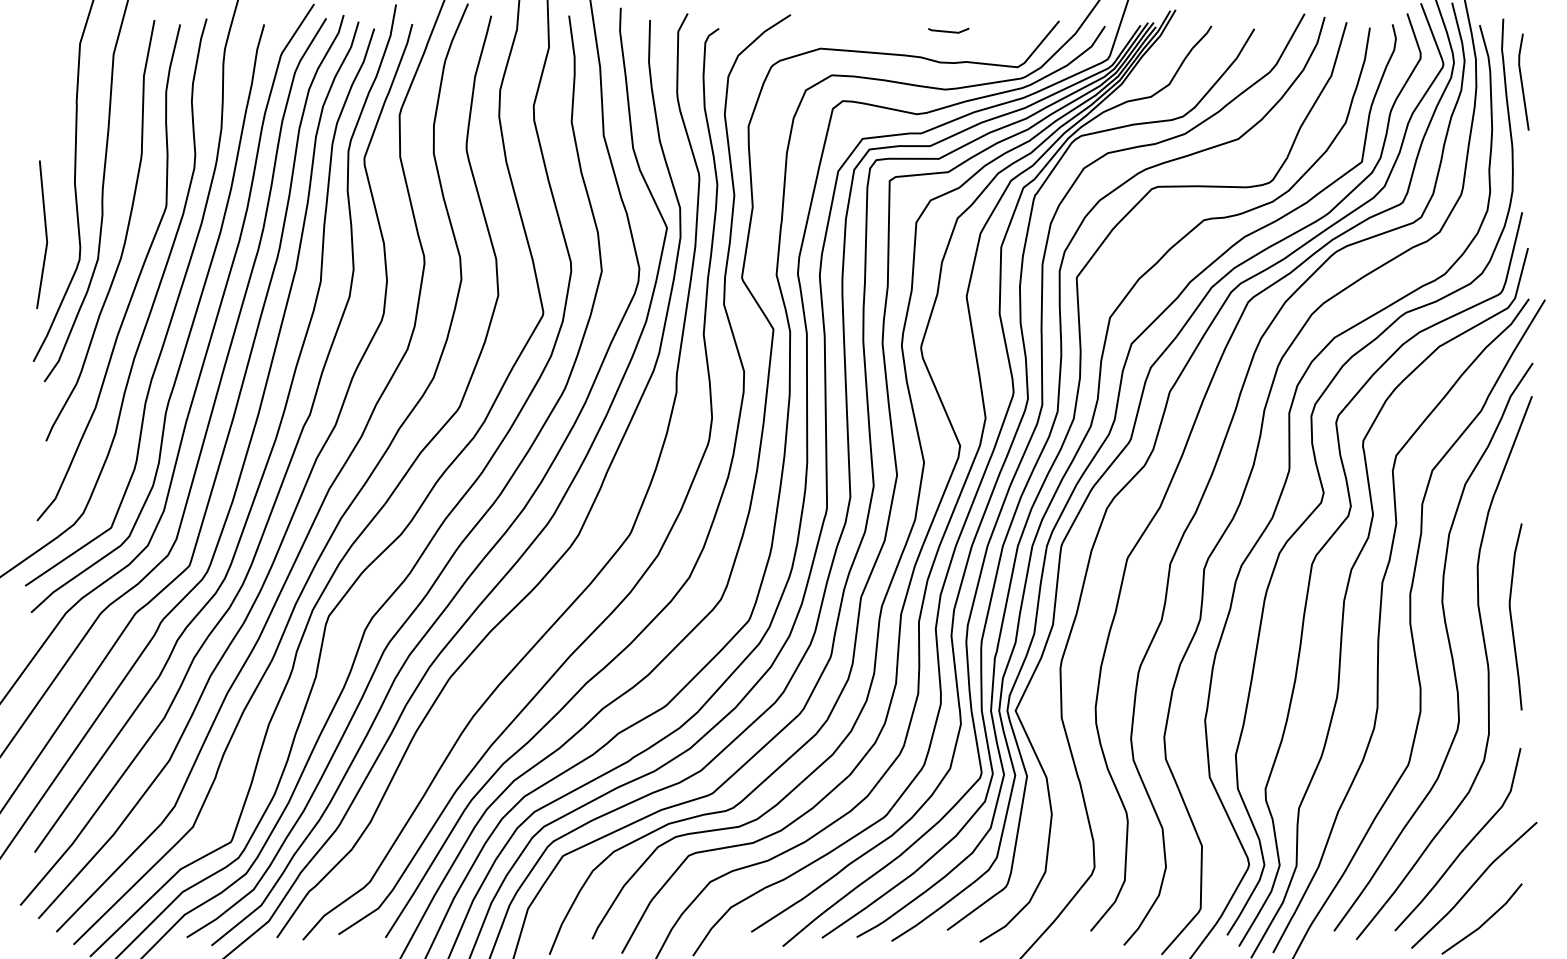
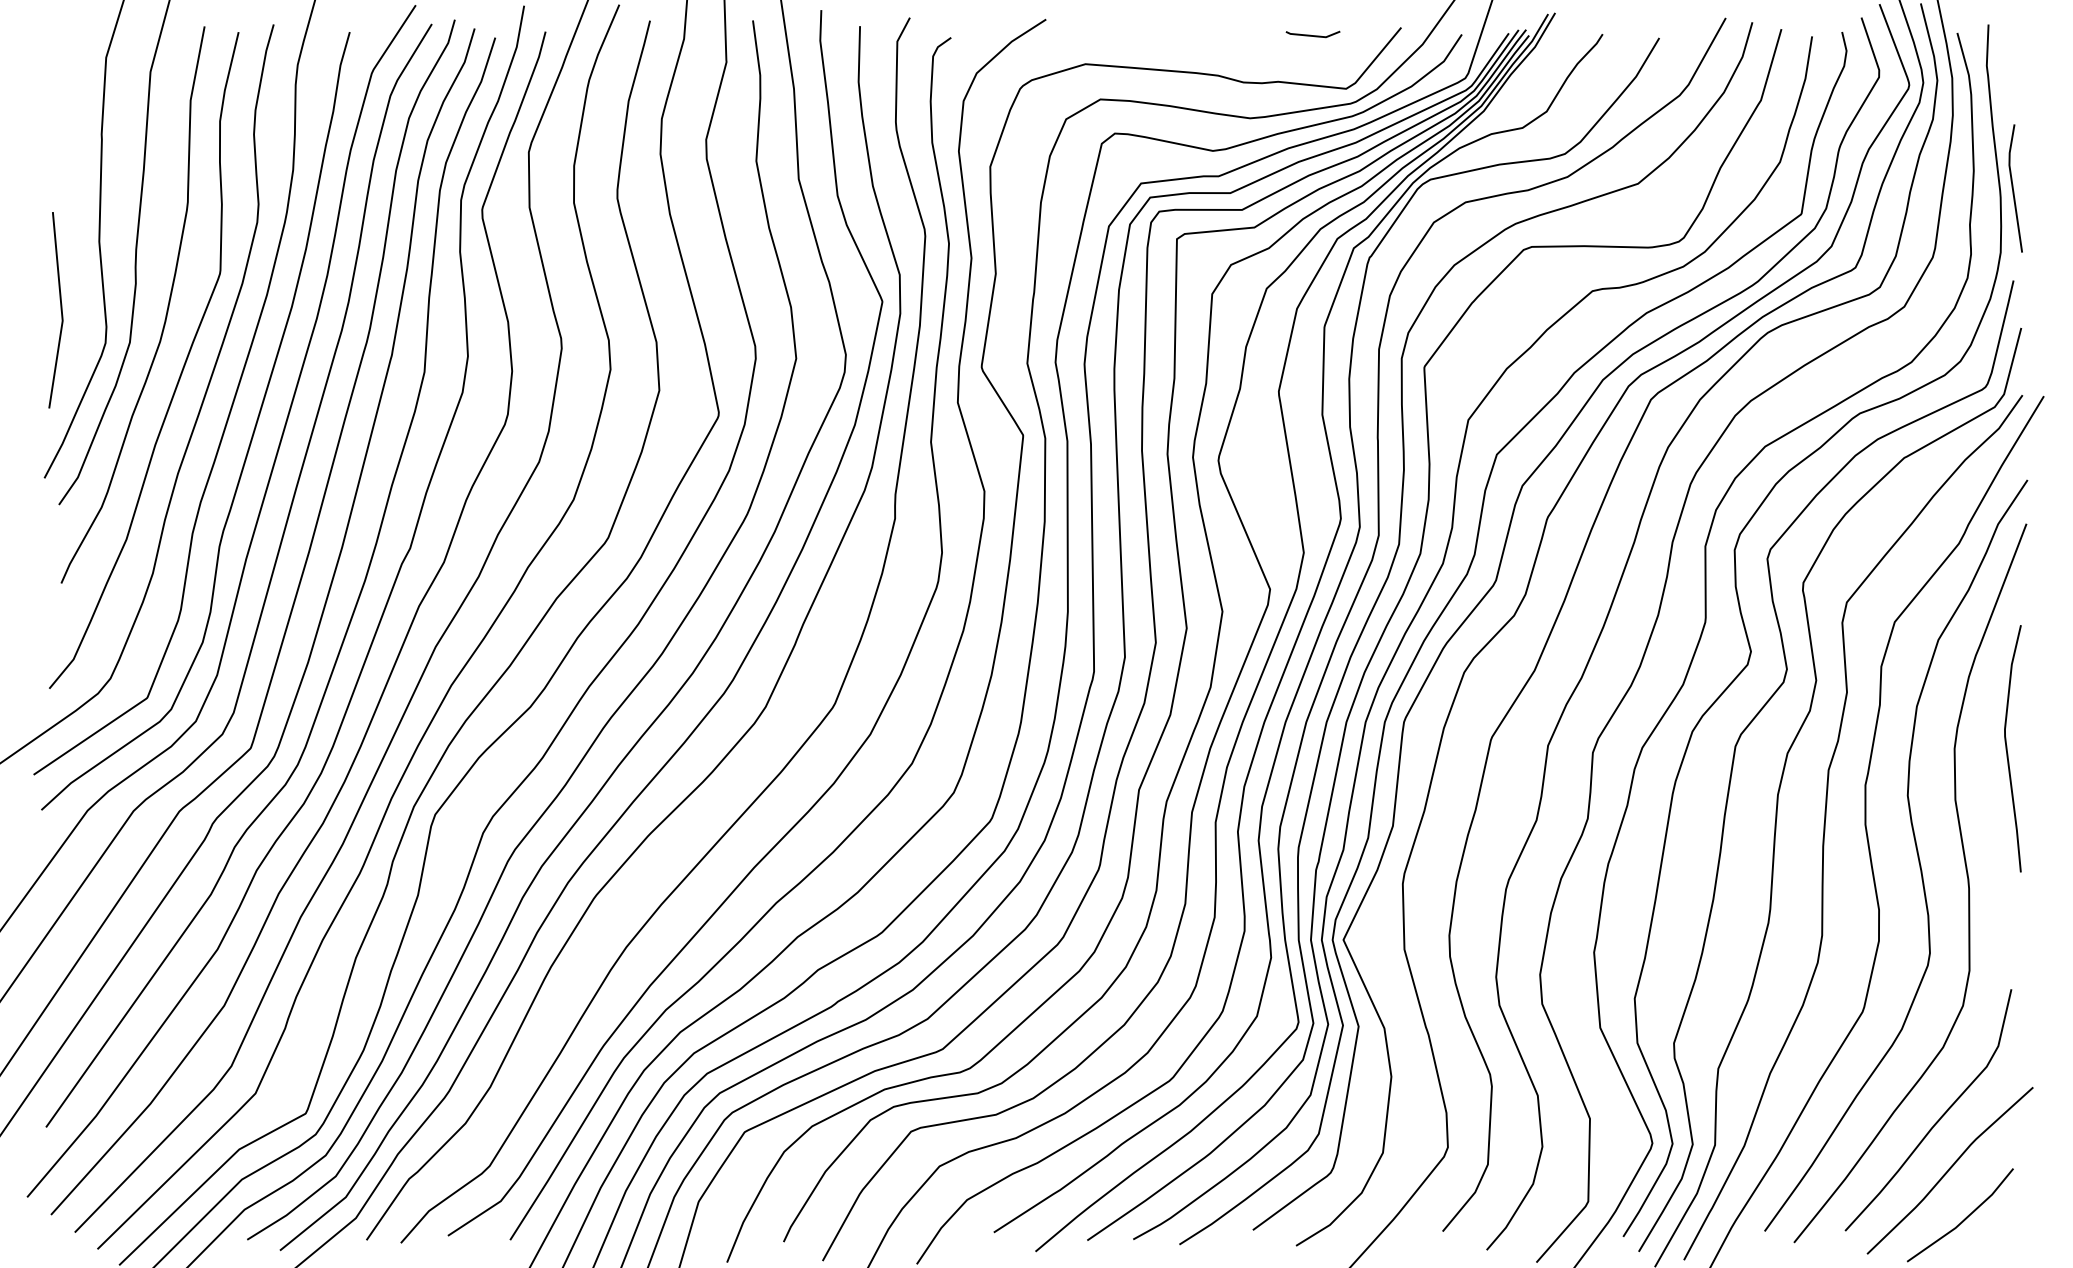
line: (948, 31) -> (1312, 35), moved
line: (1522, 82) -> (2013, 188), moved
curve: (1511, 616) -> (2007, 748), moved

